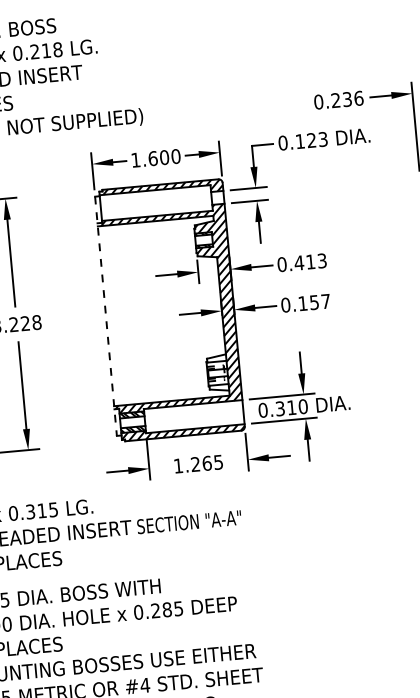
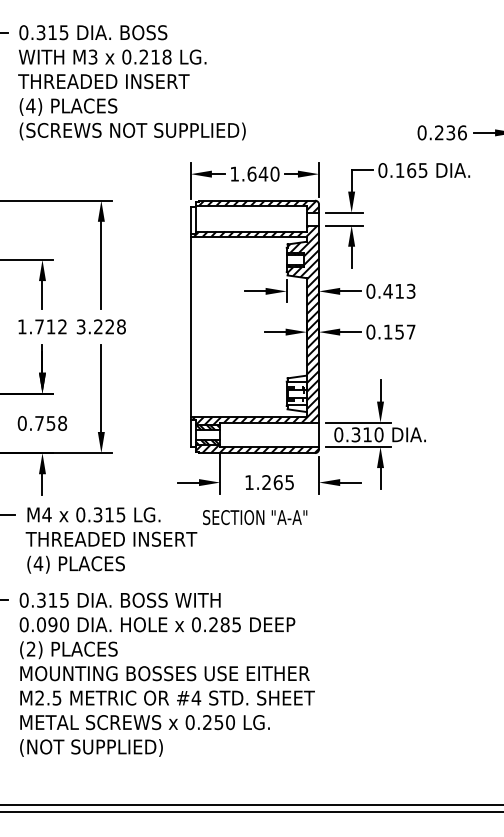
text: (317, 139) -> (417, 170), 0.123 -> 0.165
text: (164, 156) -> (263, 173), 1.600 -> 1.640
line: (105, 316) -> (190, 327), dashed -> solid
text: (189, 522) -> (255, 517), moved

